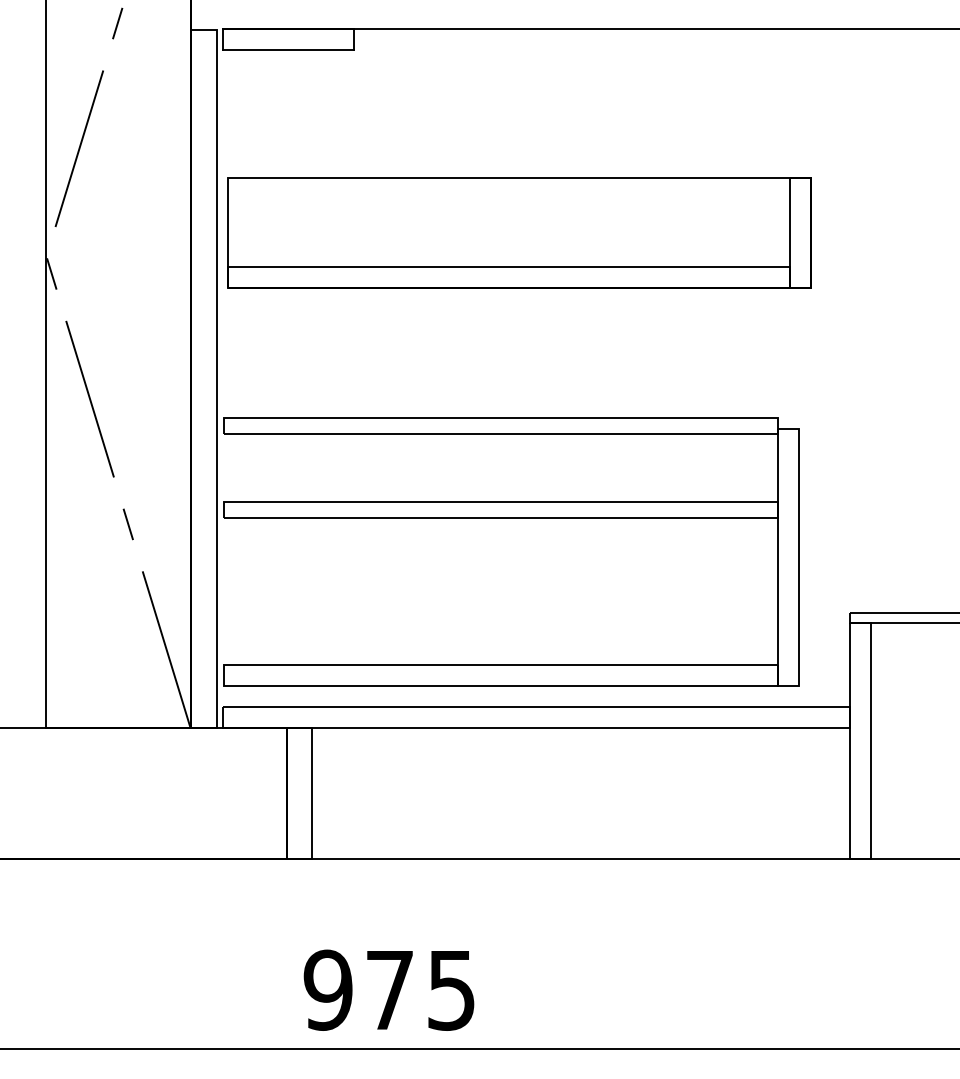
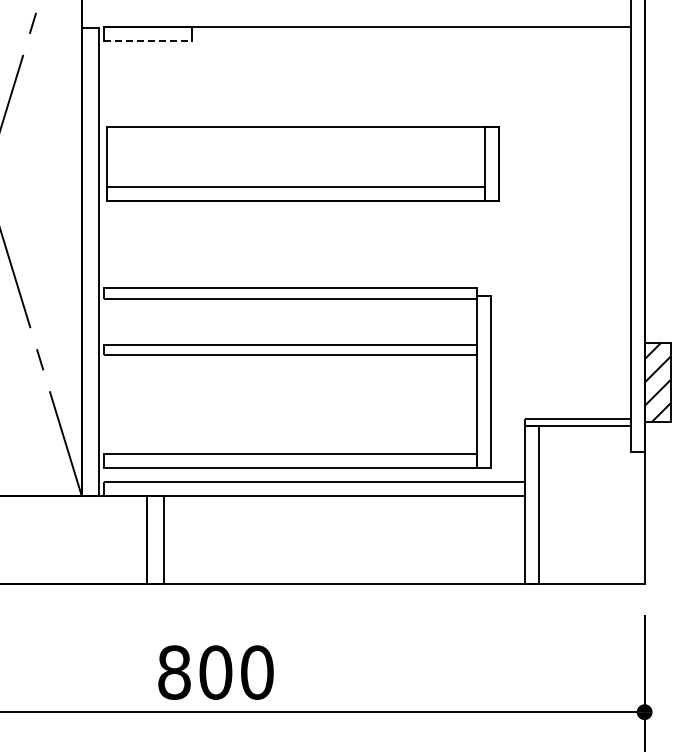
line: (288, 49) -> (147, 40), solid -> dashed
text: (389, 990) -> (215, 672), 975 -> 800

